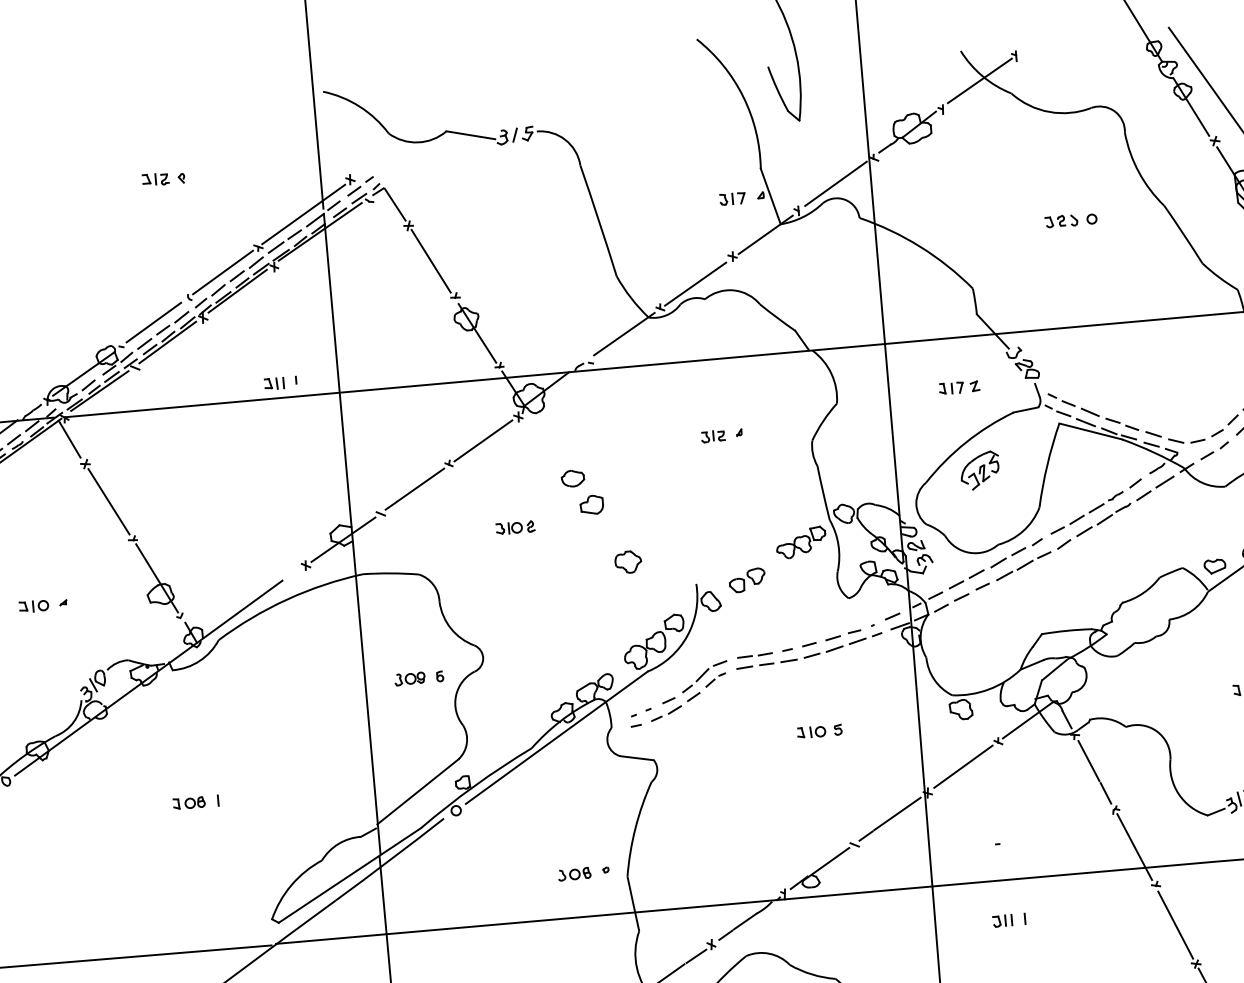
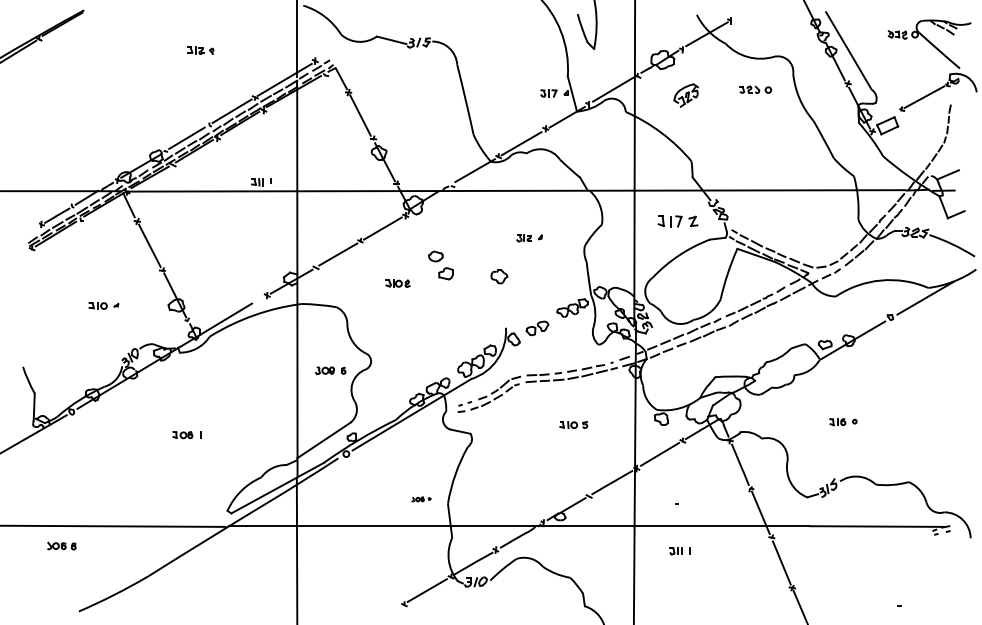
part: (1071, 219) -> (755, 89), moved
part: (958, 387) -> (677, 221), size x1.6
part: (978, 470) -> (685, 95), moved
part: (628, 561) -> (499, 276), moved
part: (584, 873) -> (421, 499), size x0.6

